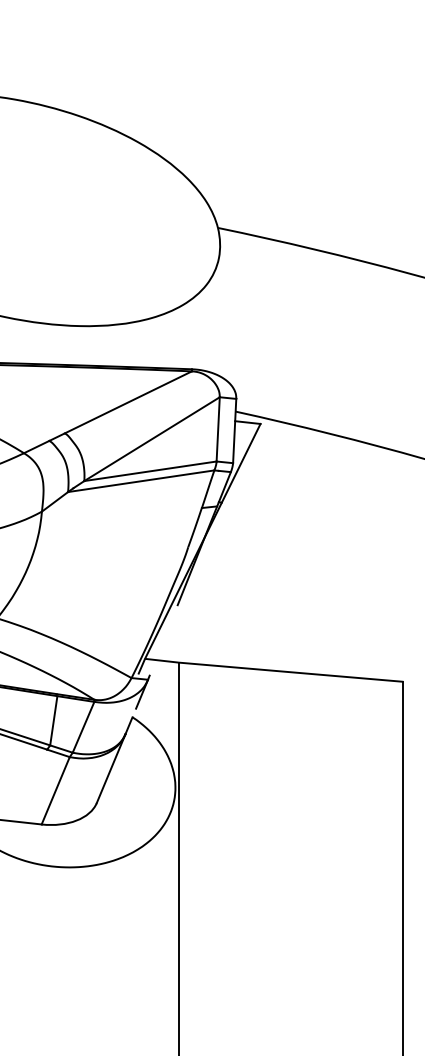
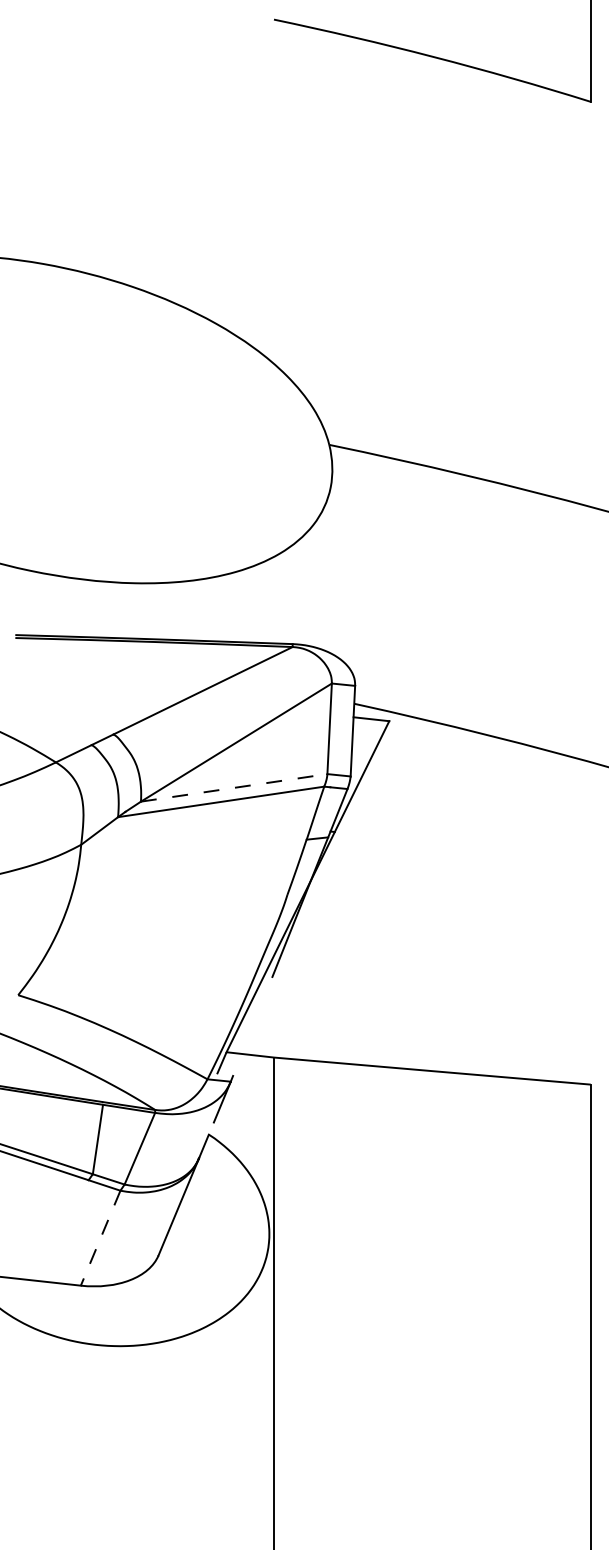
line: (150, 471) -> (234, 787), solid -> dashed
line: (55, 791) -> (100, 1238), solid -> dashed

